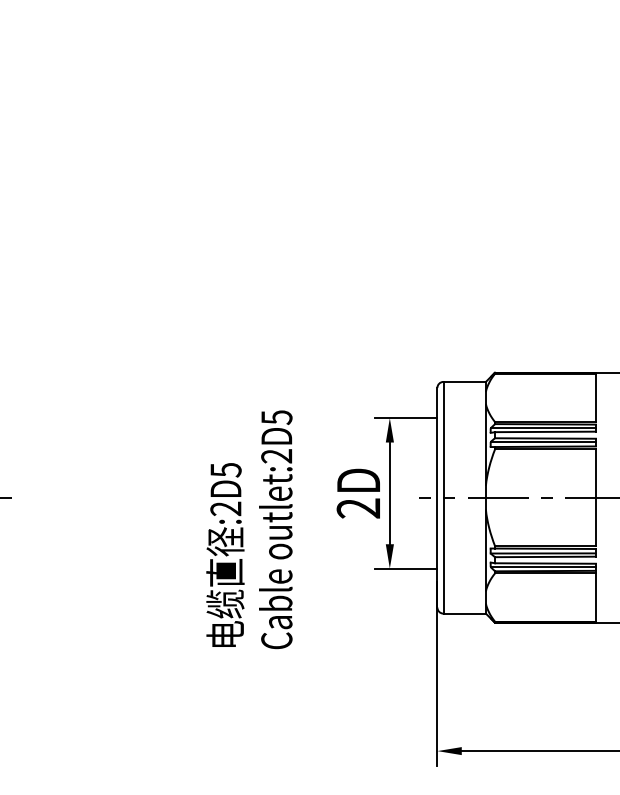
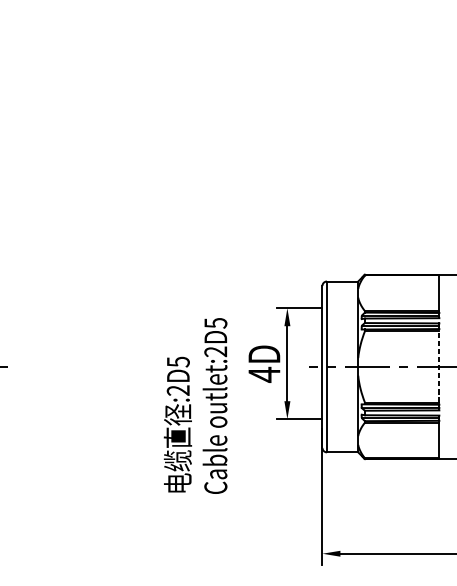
line: (595, 497) -> (439, 366), solid -> dashed
text: (357, 508) -> (263, 374), 2D -> 4D
text: (249, 529) -> (195, 405), moved

